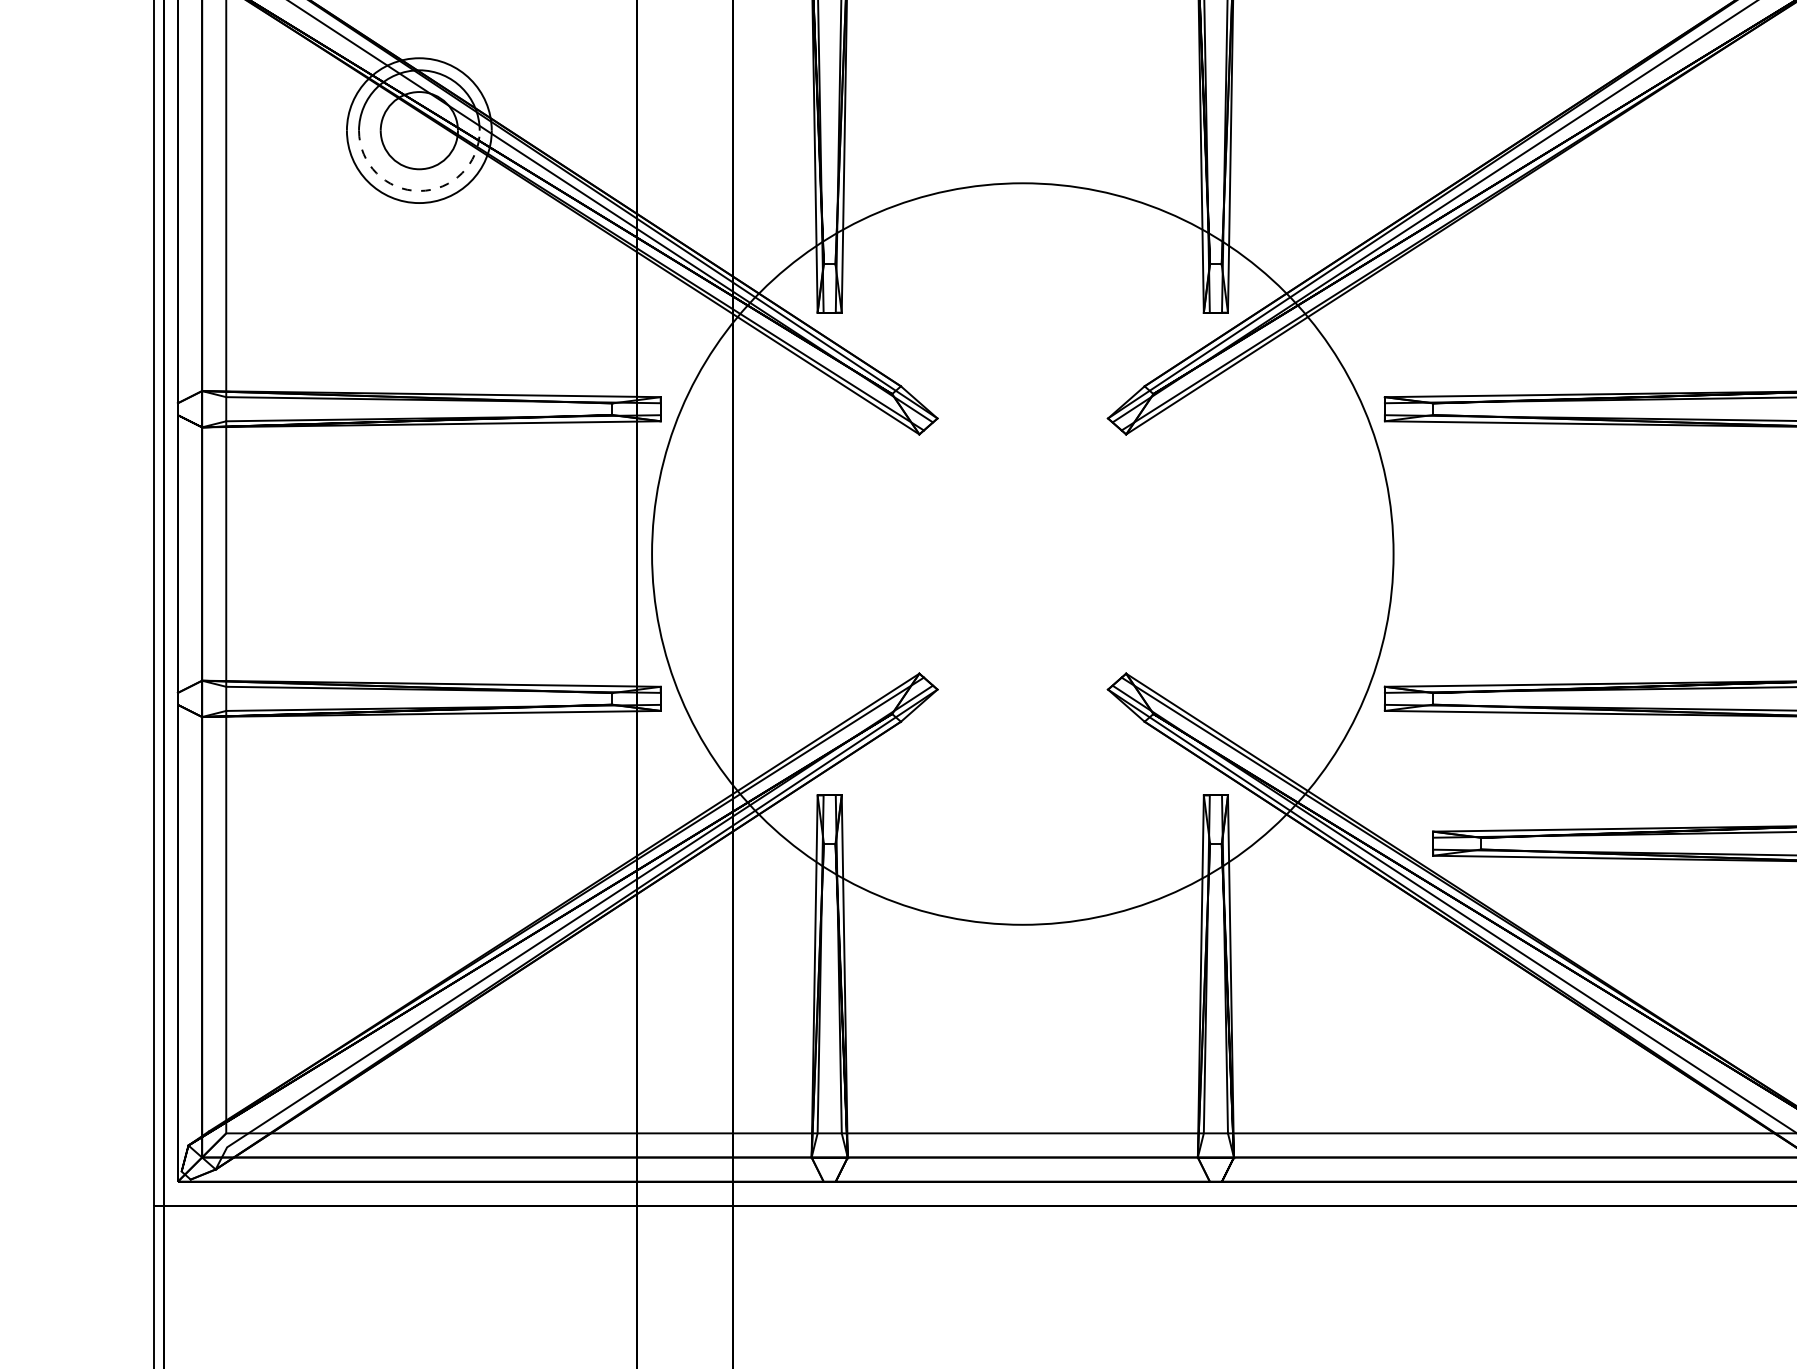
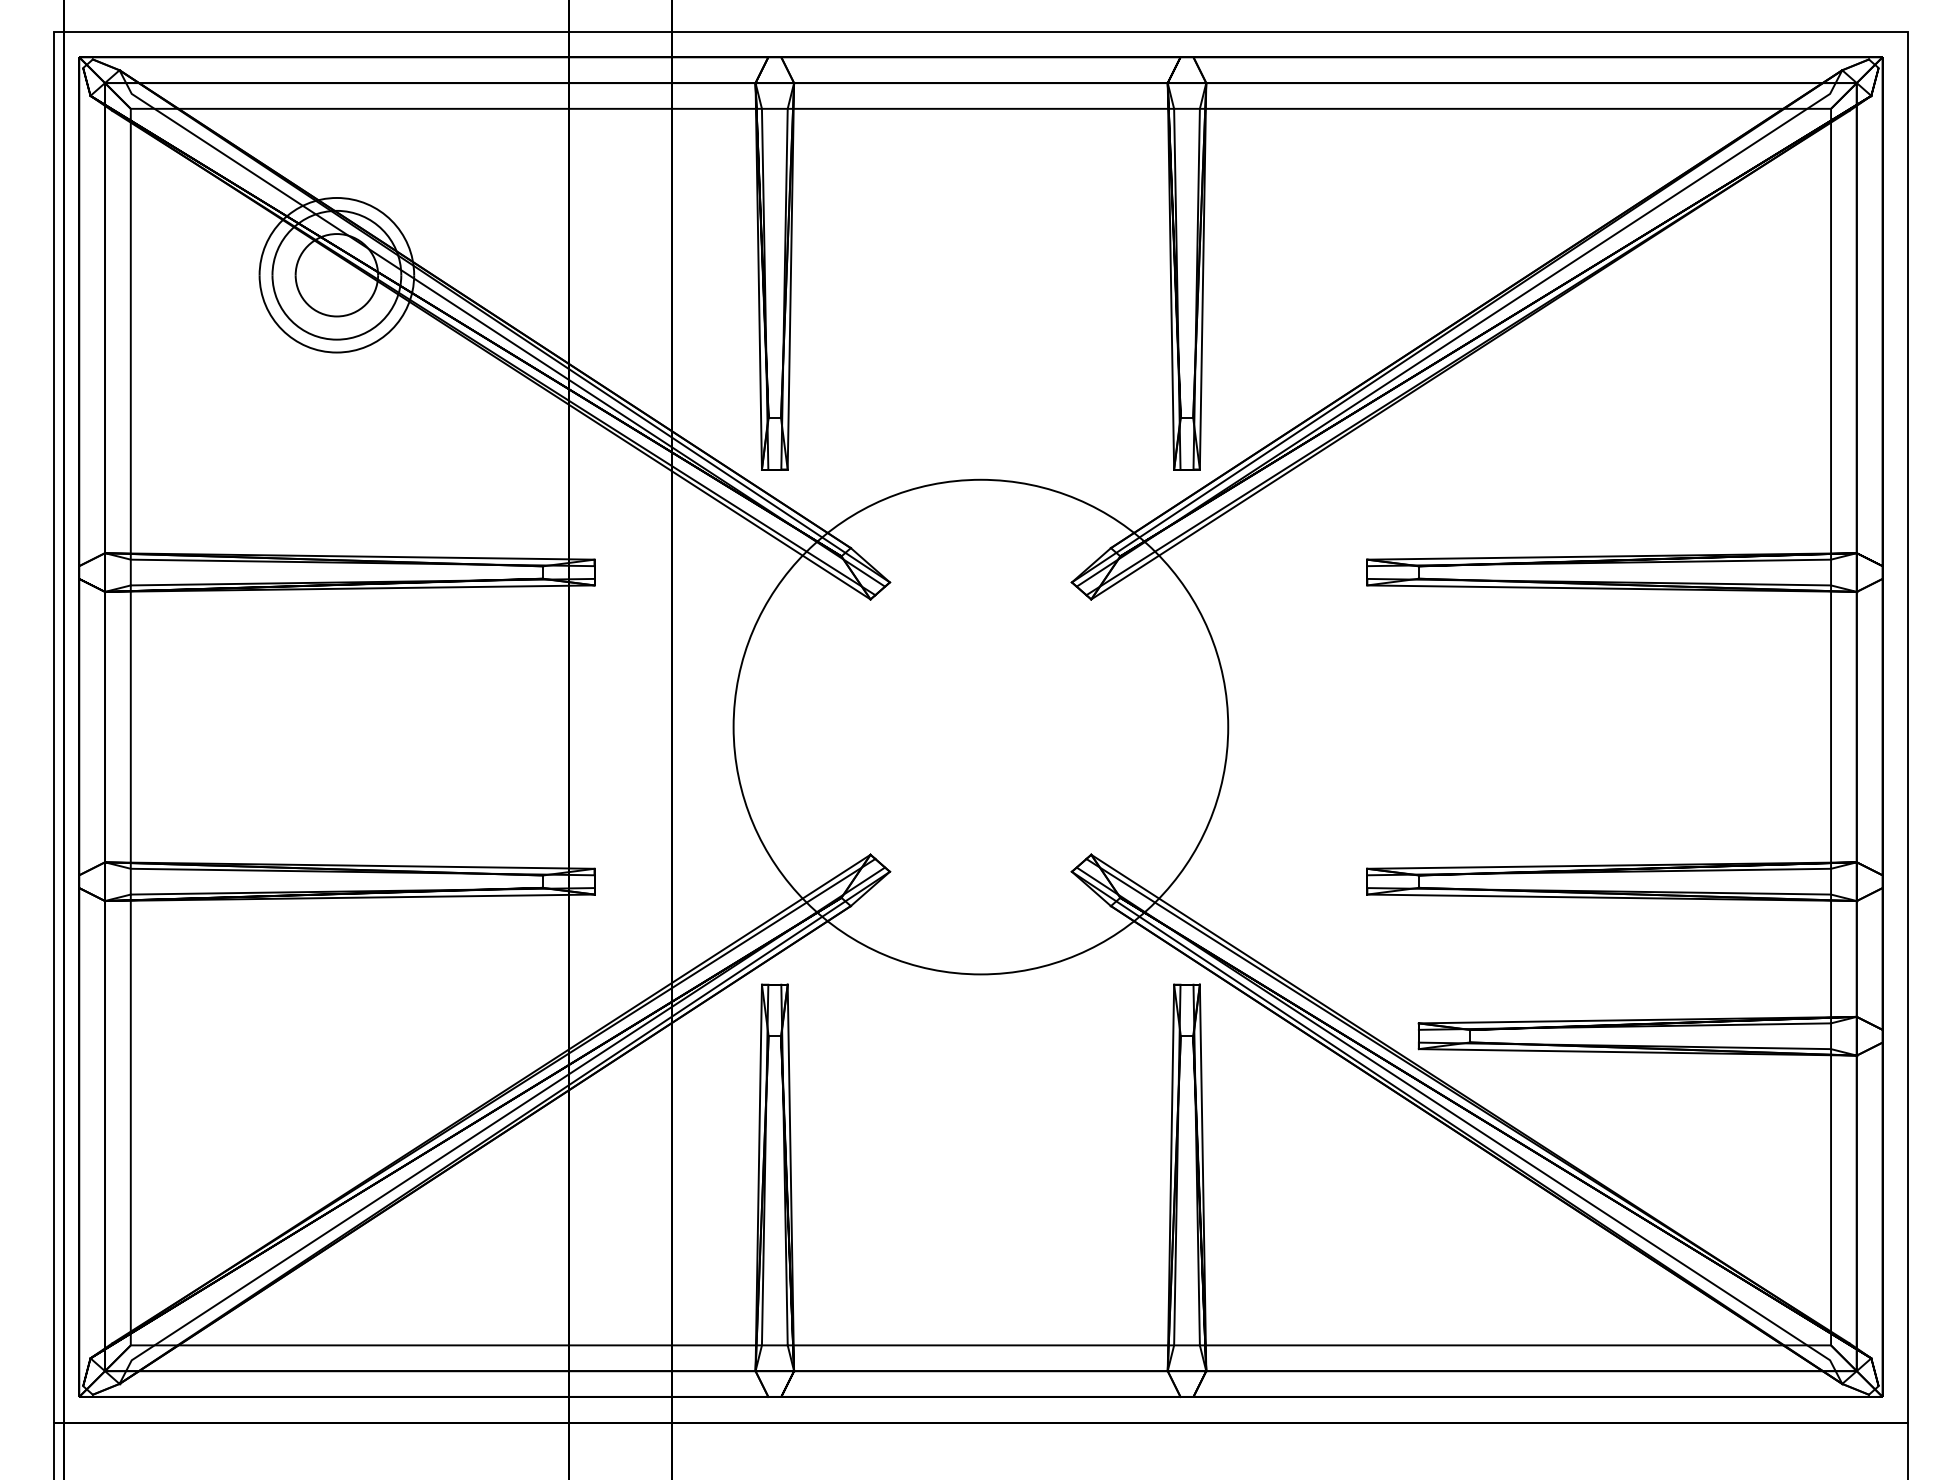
arc: (418, 190) -> (336, 339), dashed -> solid
circle: (1022, 553) -> (980, 726), size x0.62

